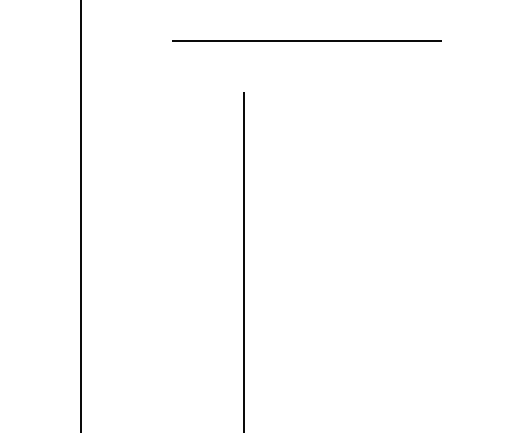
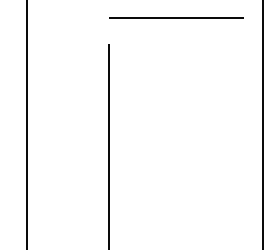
line: (307, 39) -> (176, 17), moved

